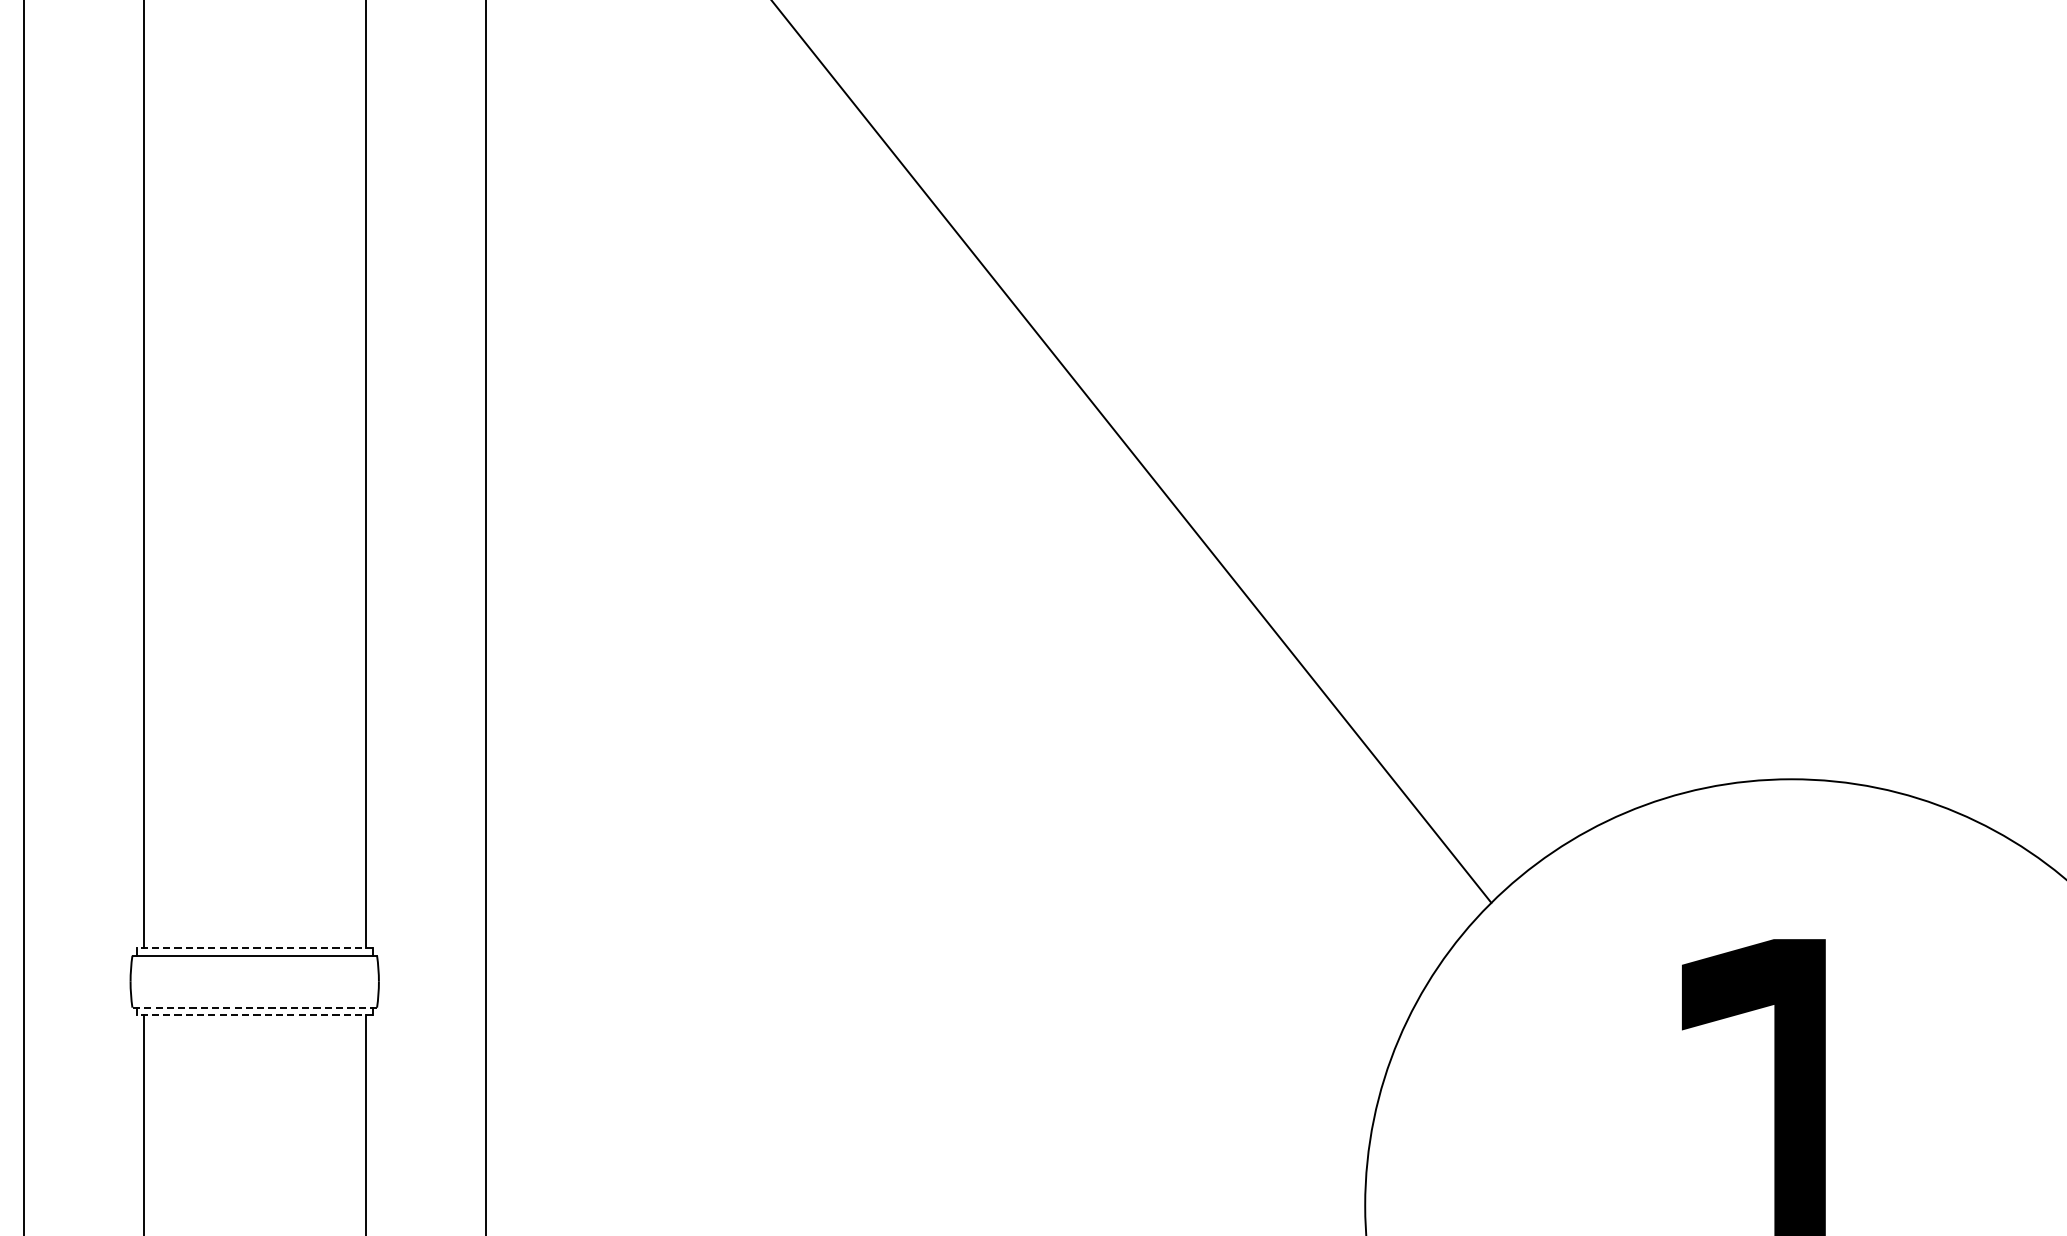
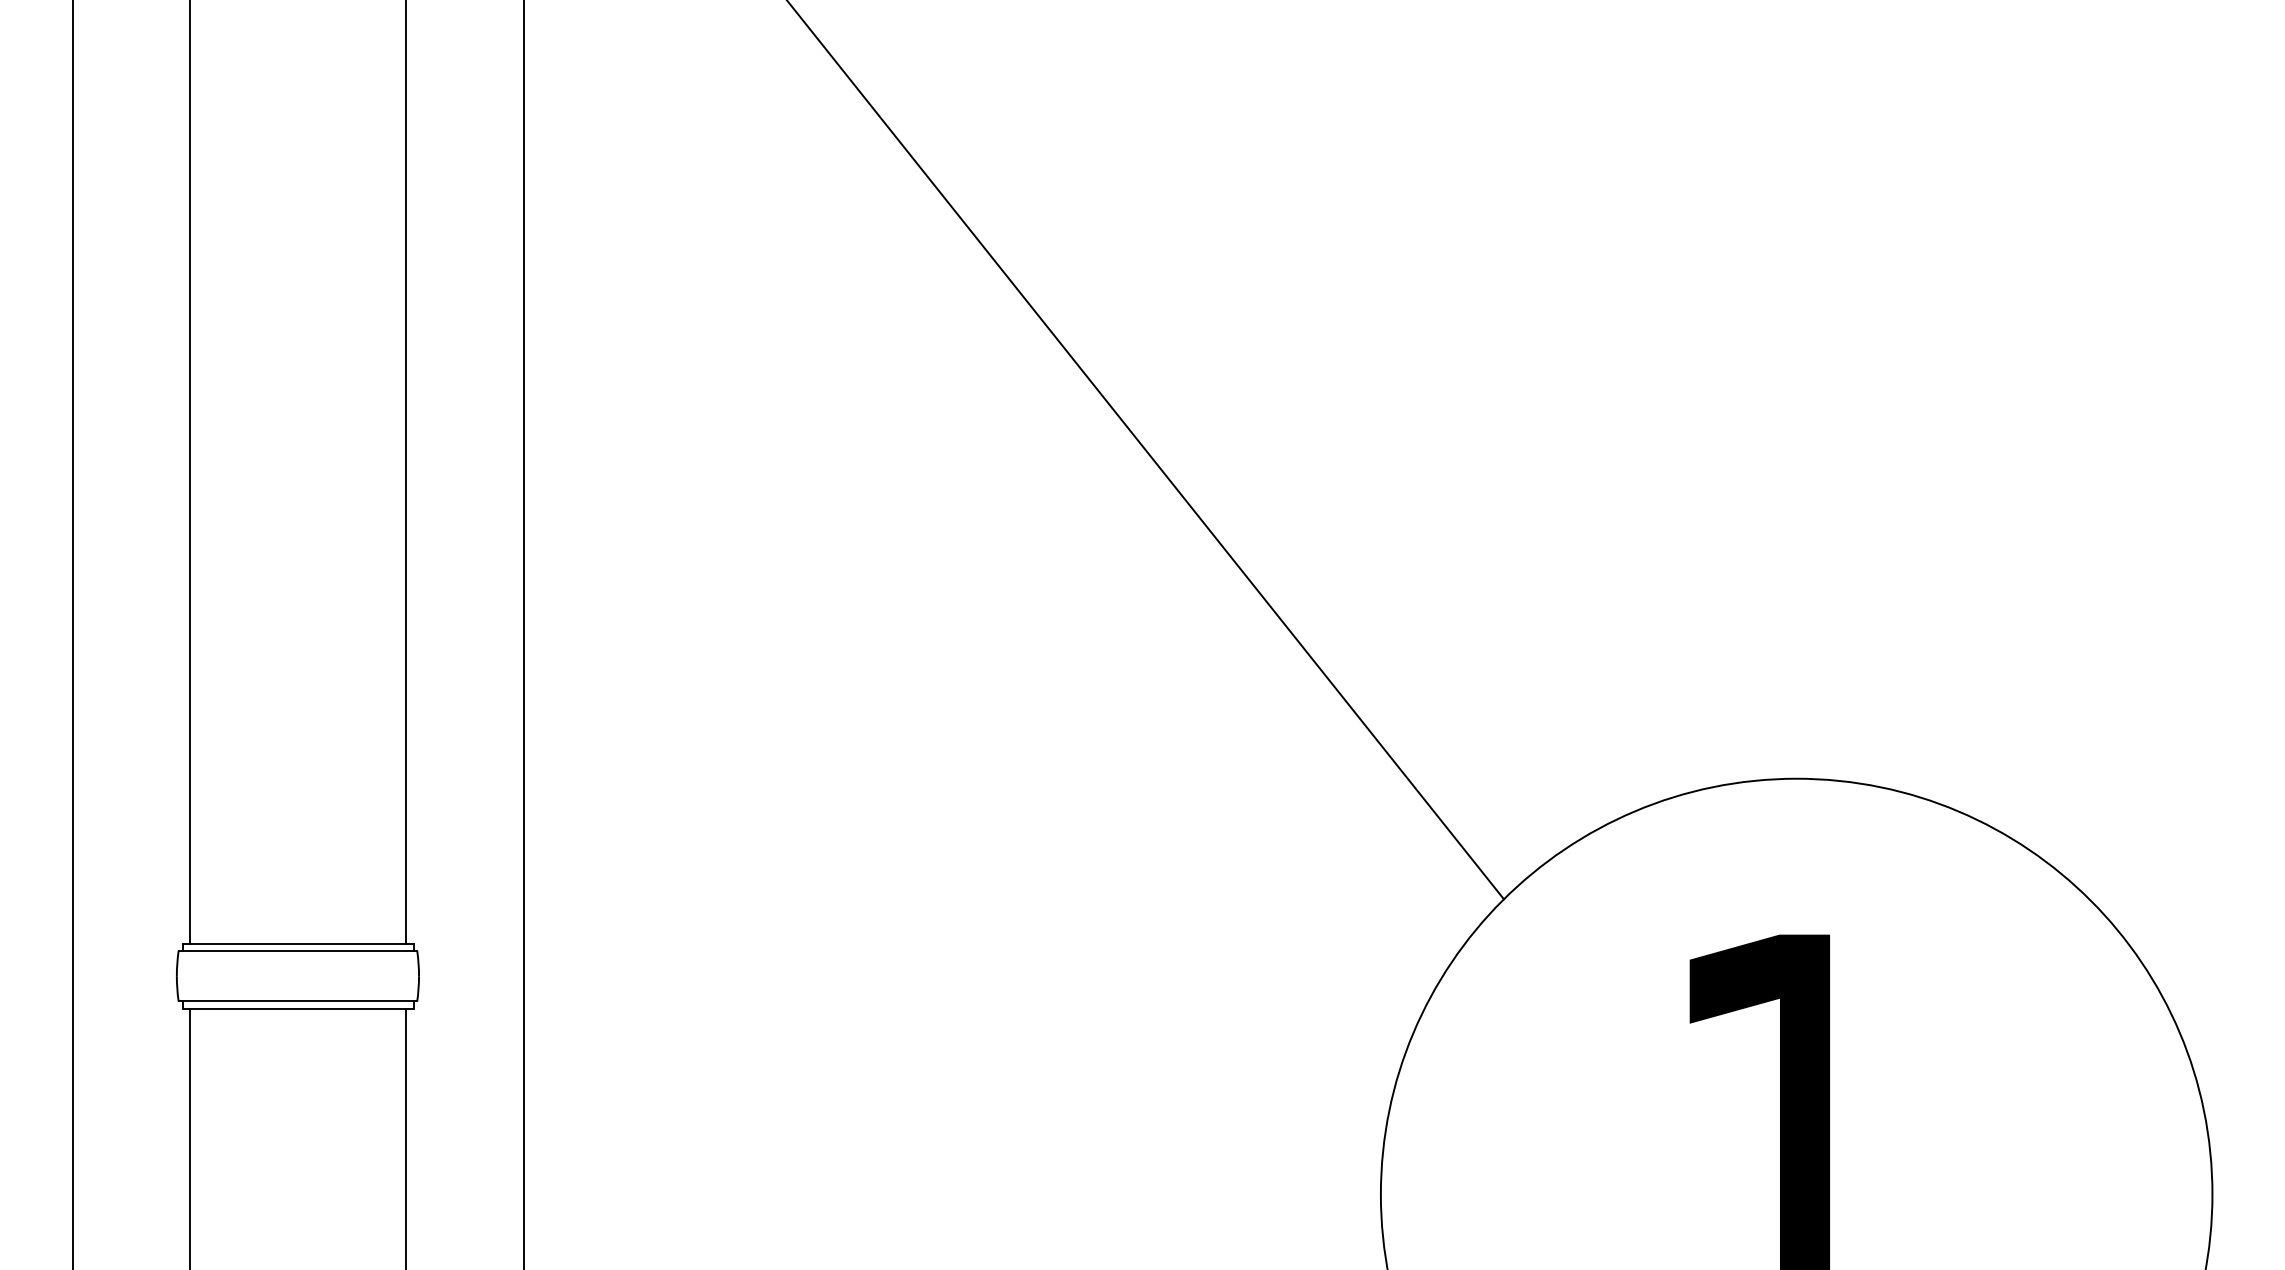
line: (254, 948) -> (297, 943), dashed -> solid
line: (254, 1007) -> (297, 1001), dashed -> solid
line: (254, 1014) -> (297, 1008), dashed -> solid

